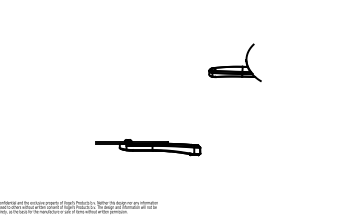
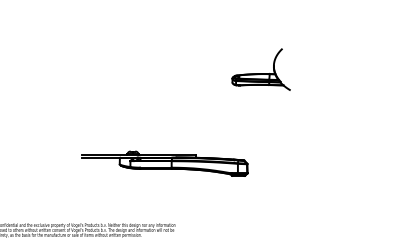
part: (147, 147) -> (163, 163), size x1.43

